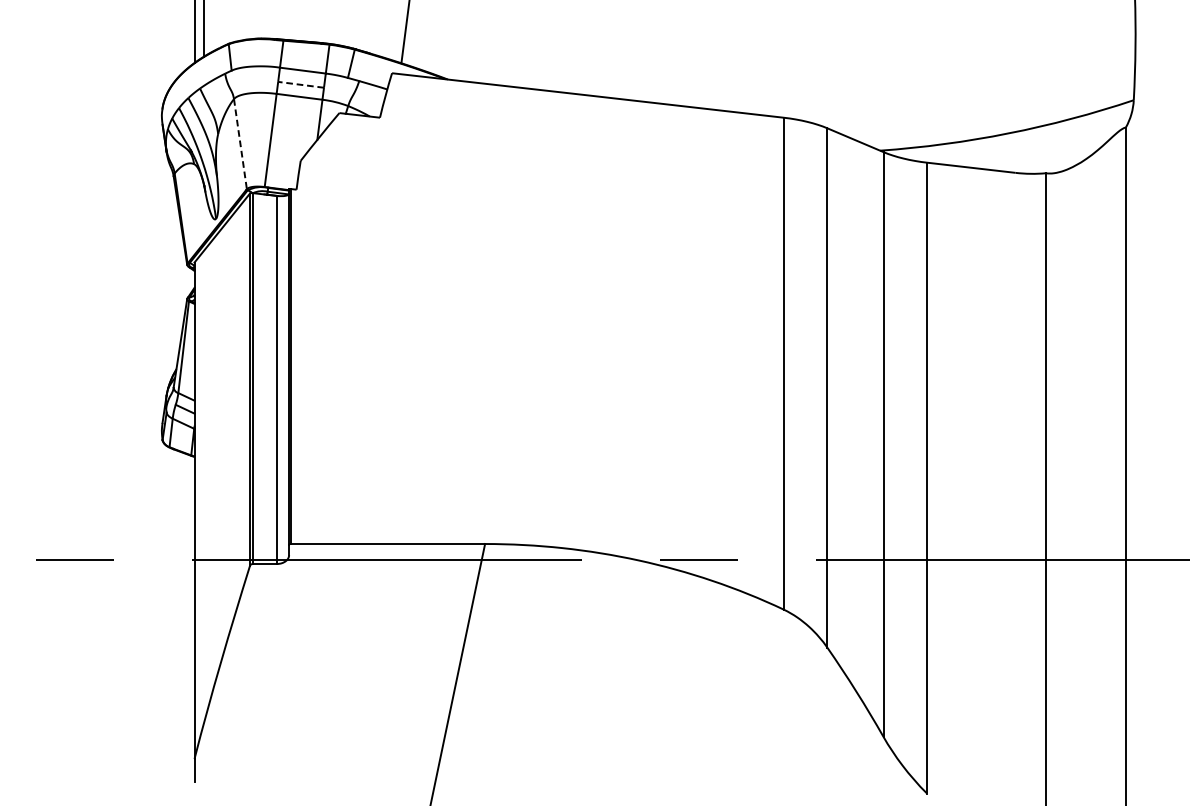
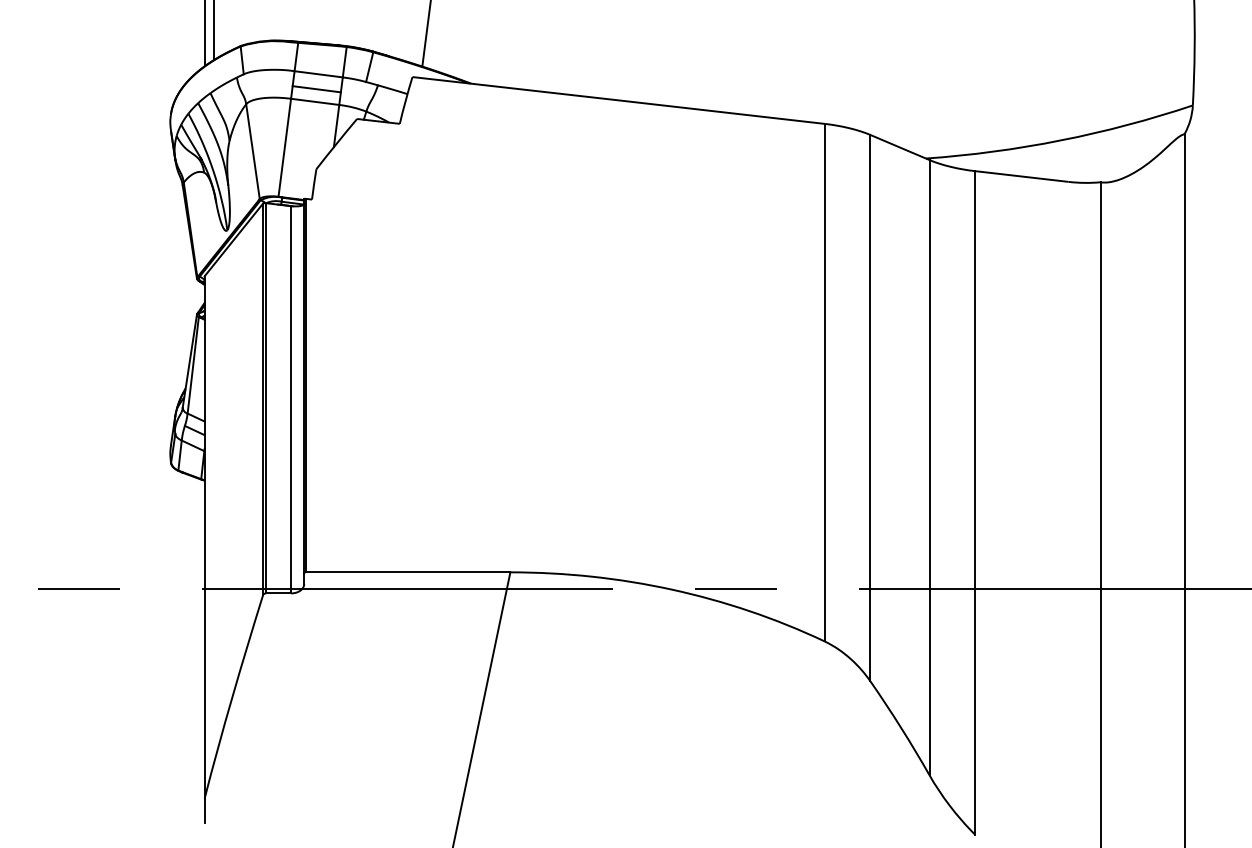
line: (300, 85) -> (316, 89), dashed -> solid
line: (239, 143) -> (252, 151), dashed -> solid

